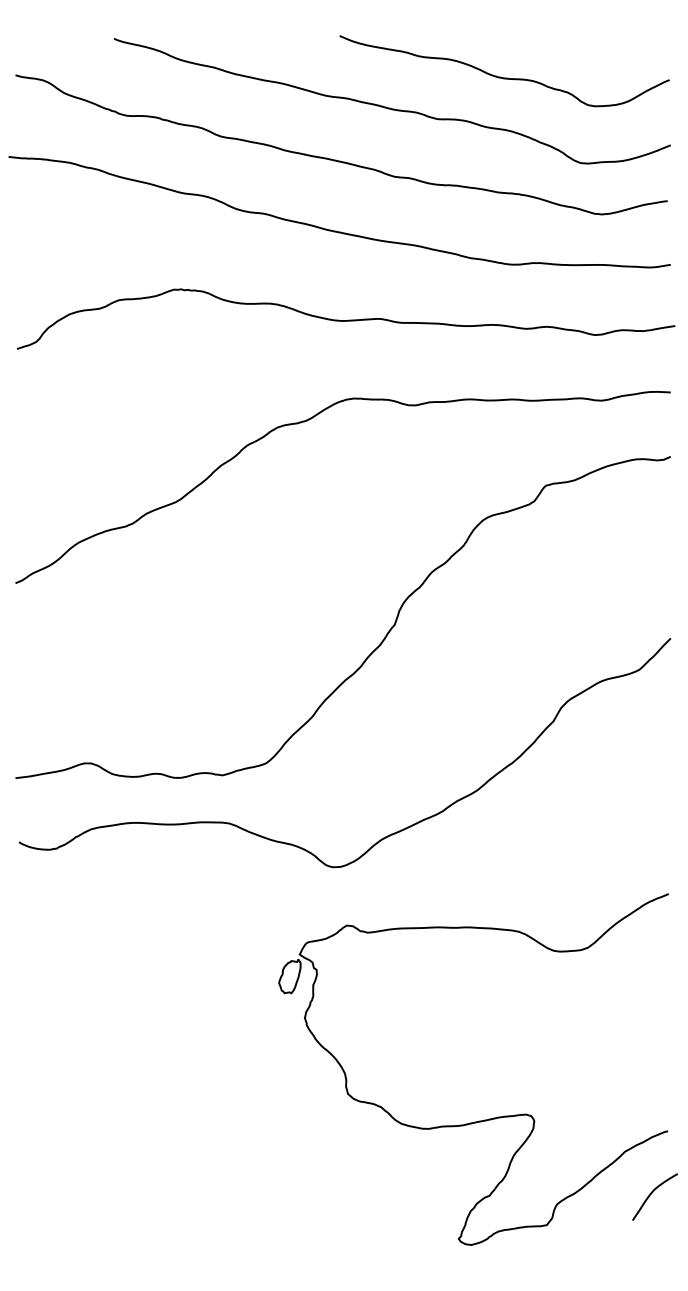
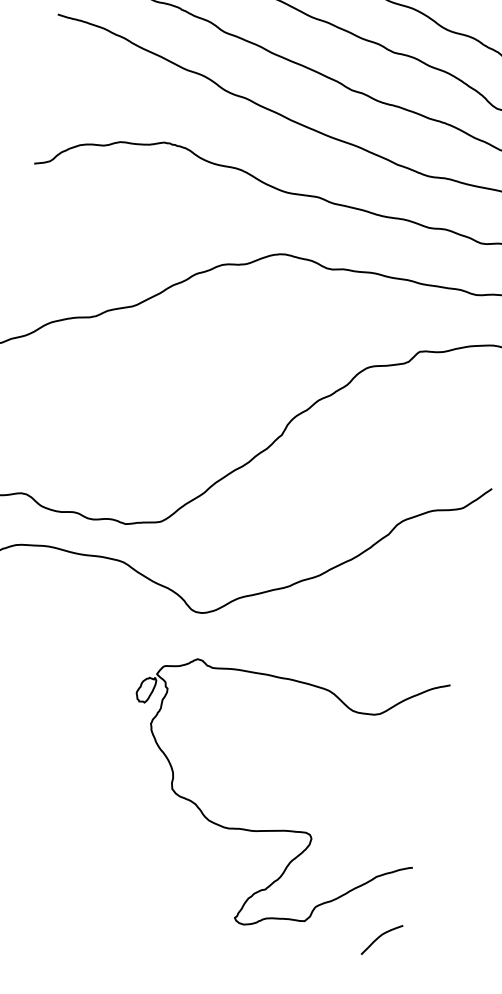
curve: (652, 1193) -> (380, 936), moved

